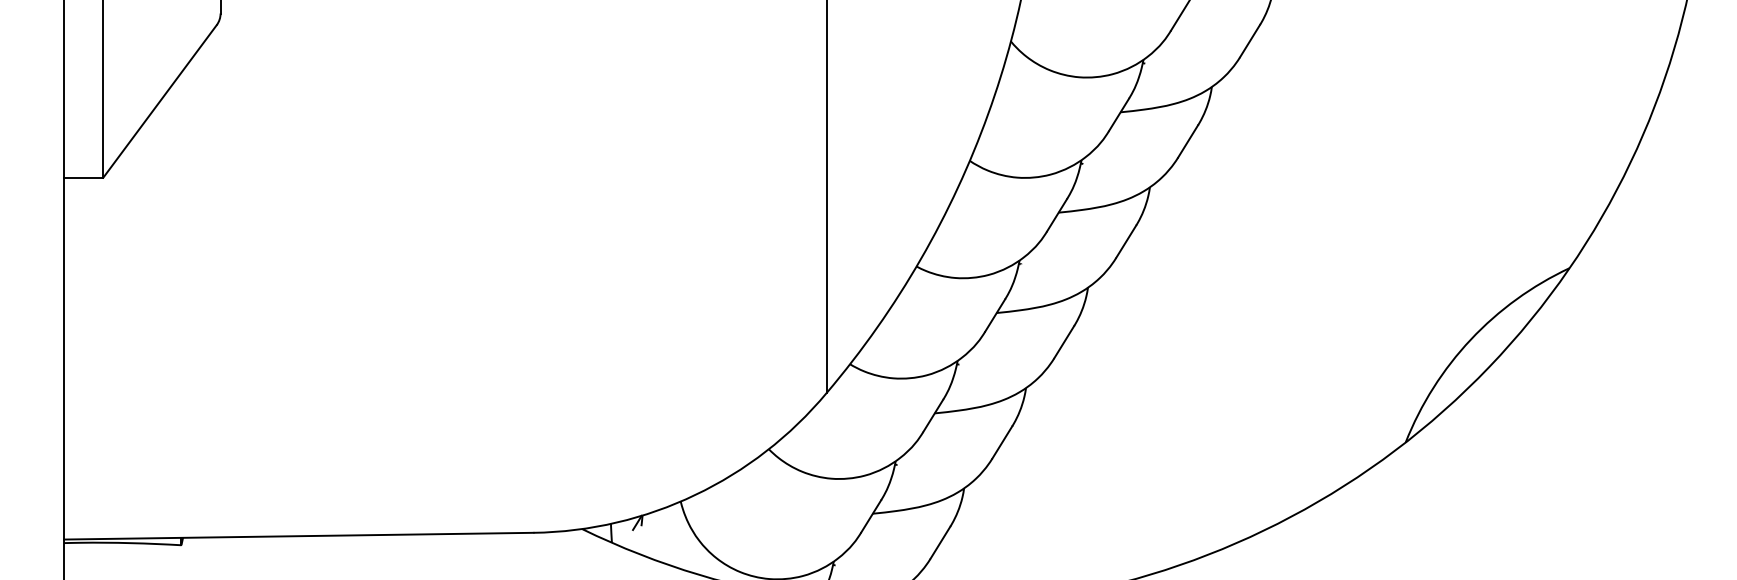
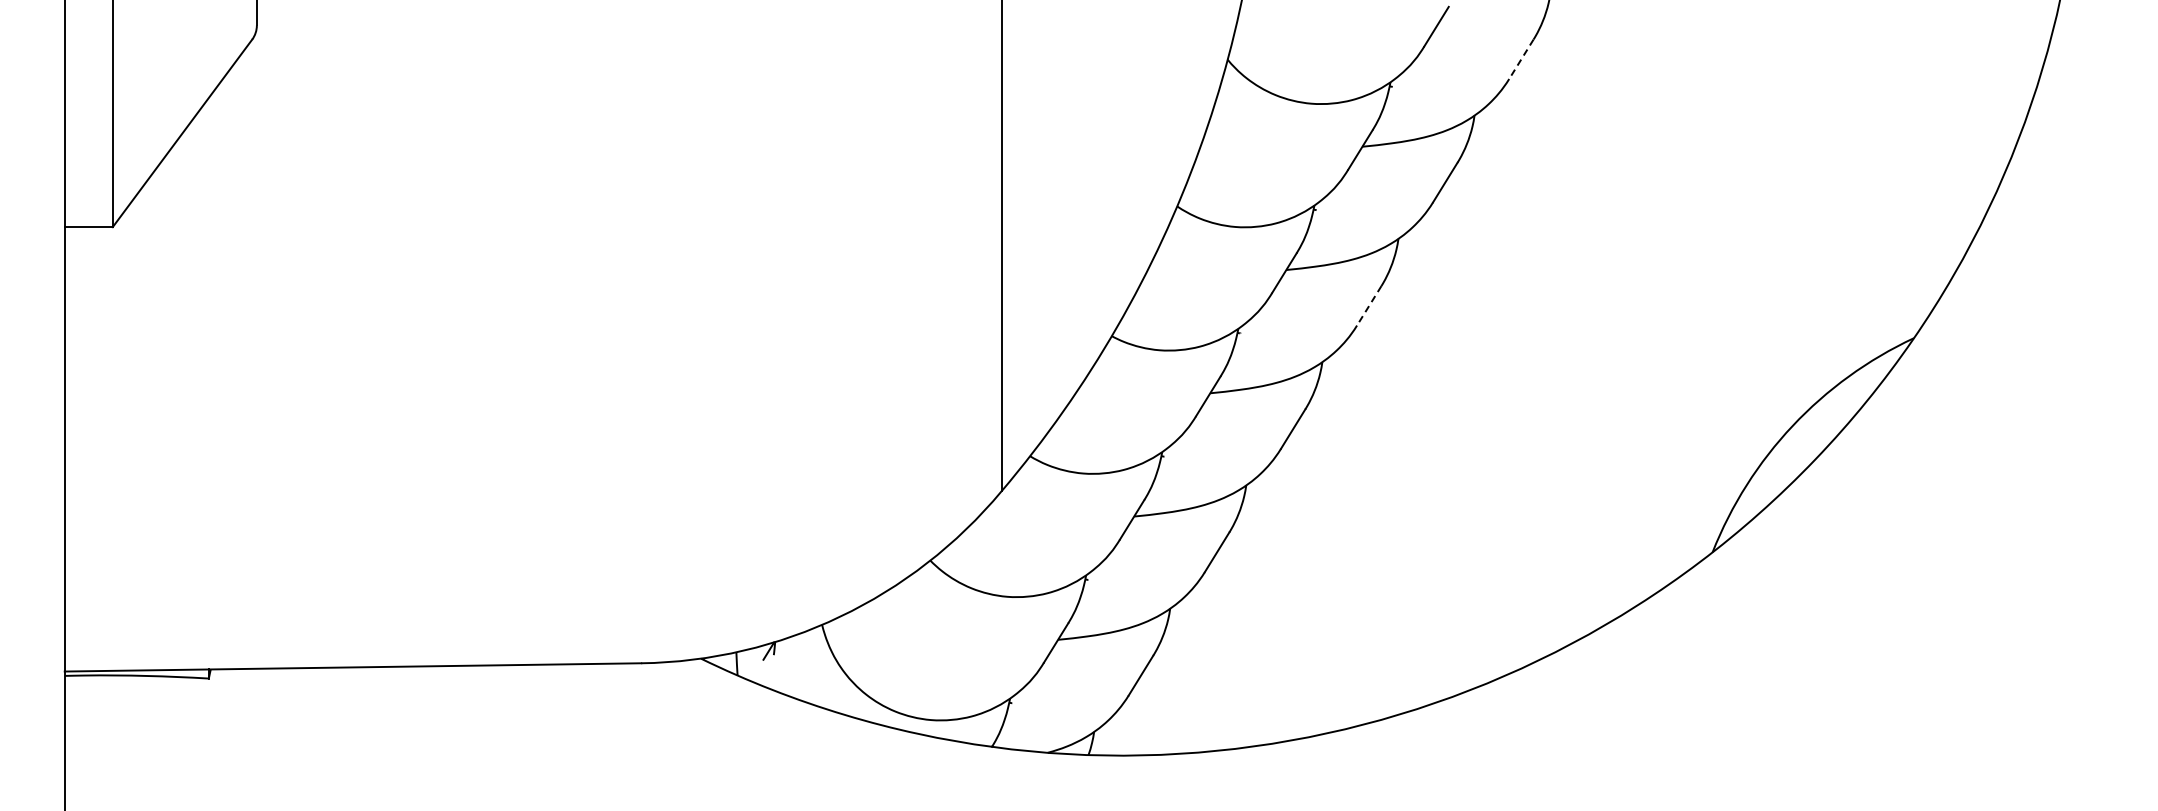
line: (1250, 41) -> (1521, 59), solid -> dashed
line: (1126, 242) -> (1369, 306), solid -> dashed

